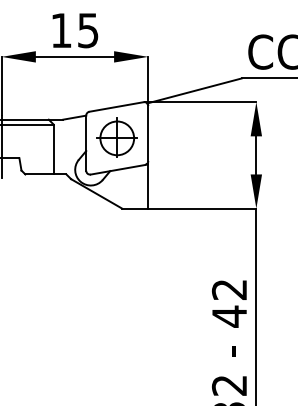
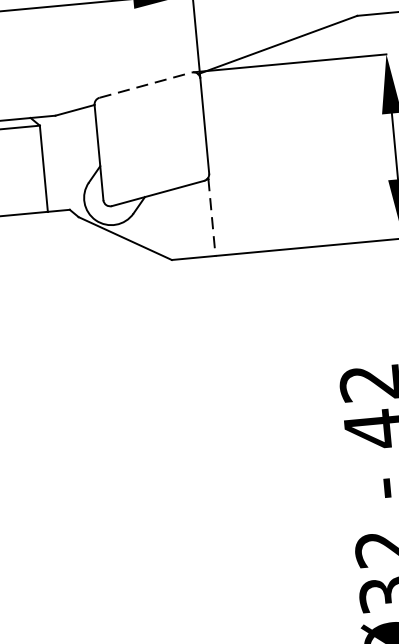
line: (116, 106) -> (145, 84), solid -> dashed
part: (116, 137) -> (150, 137), removed
line: (147, 186) -> (211, 217), solid -> dashed

